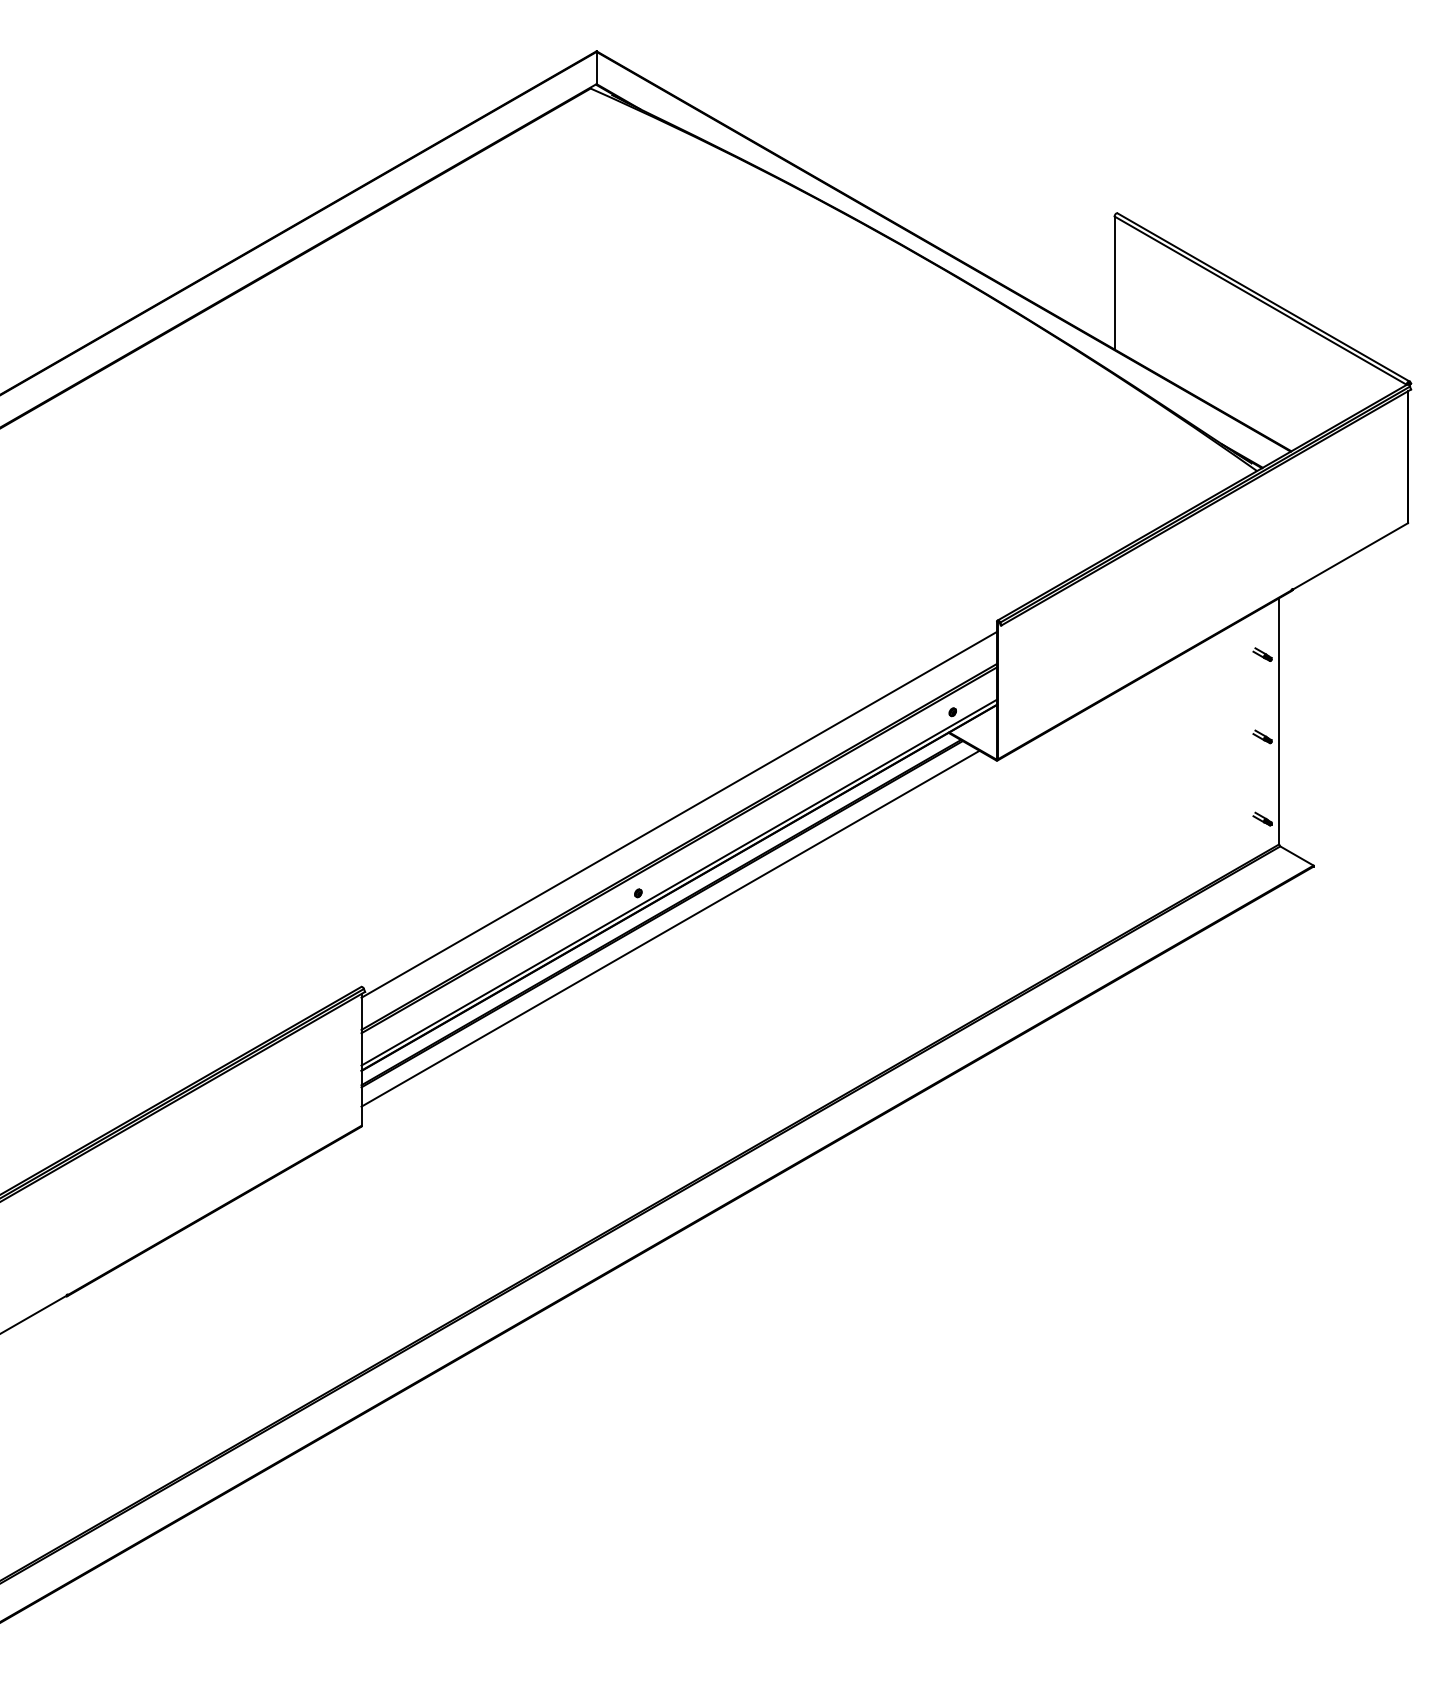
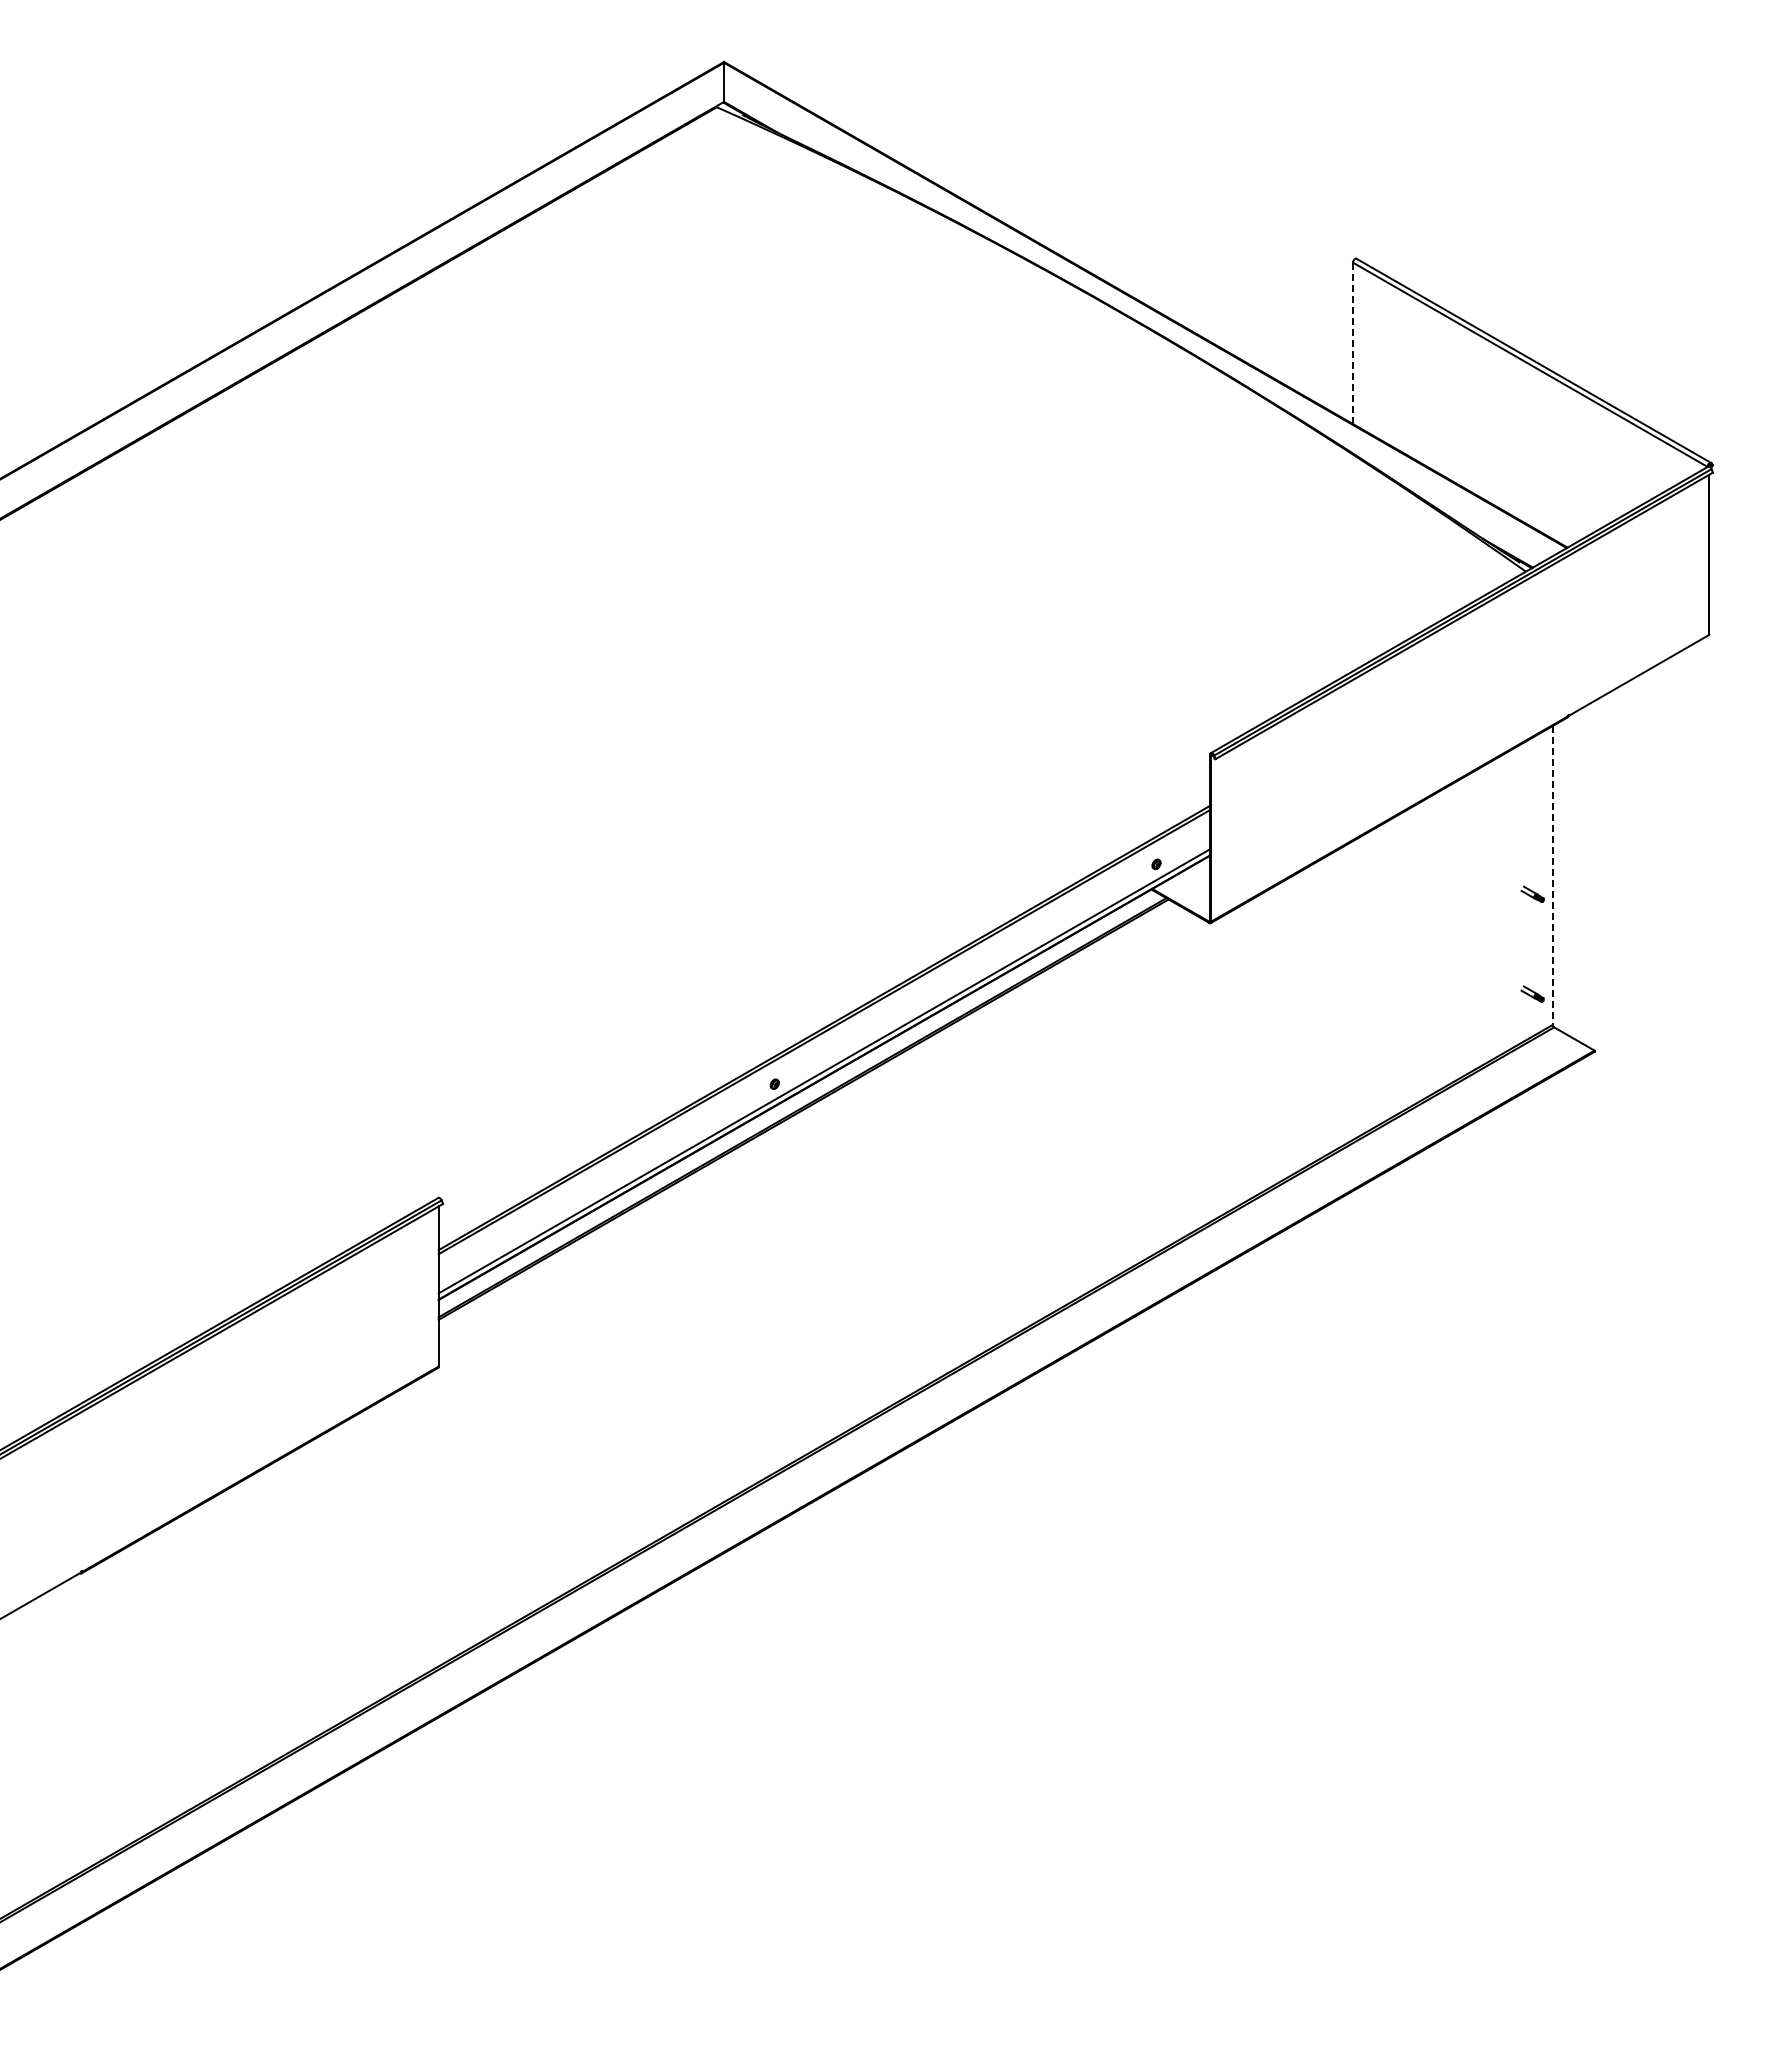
line: (1115, 283) -> (1353, 343), solid -> dashed
part: (1262, 654) -> (1532, 794), removed
line: (1278, 722) -> (1552, 876), solid -> dashed
line: (679, 814) -> (824, 988), removed
line: (670, 928) -> (813, 1127), removed

